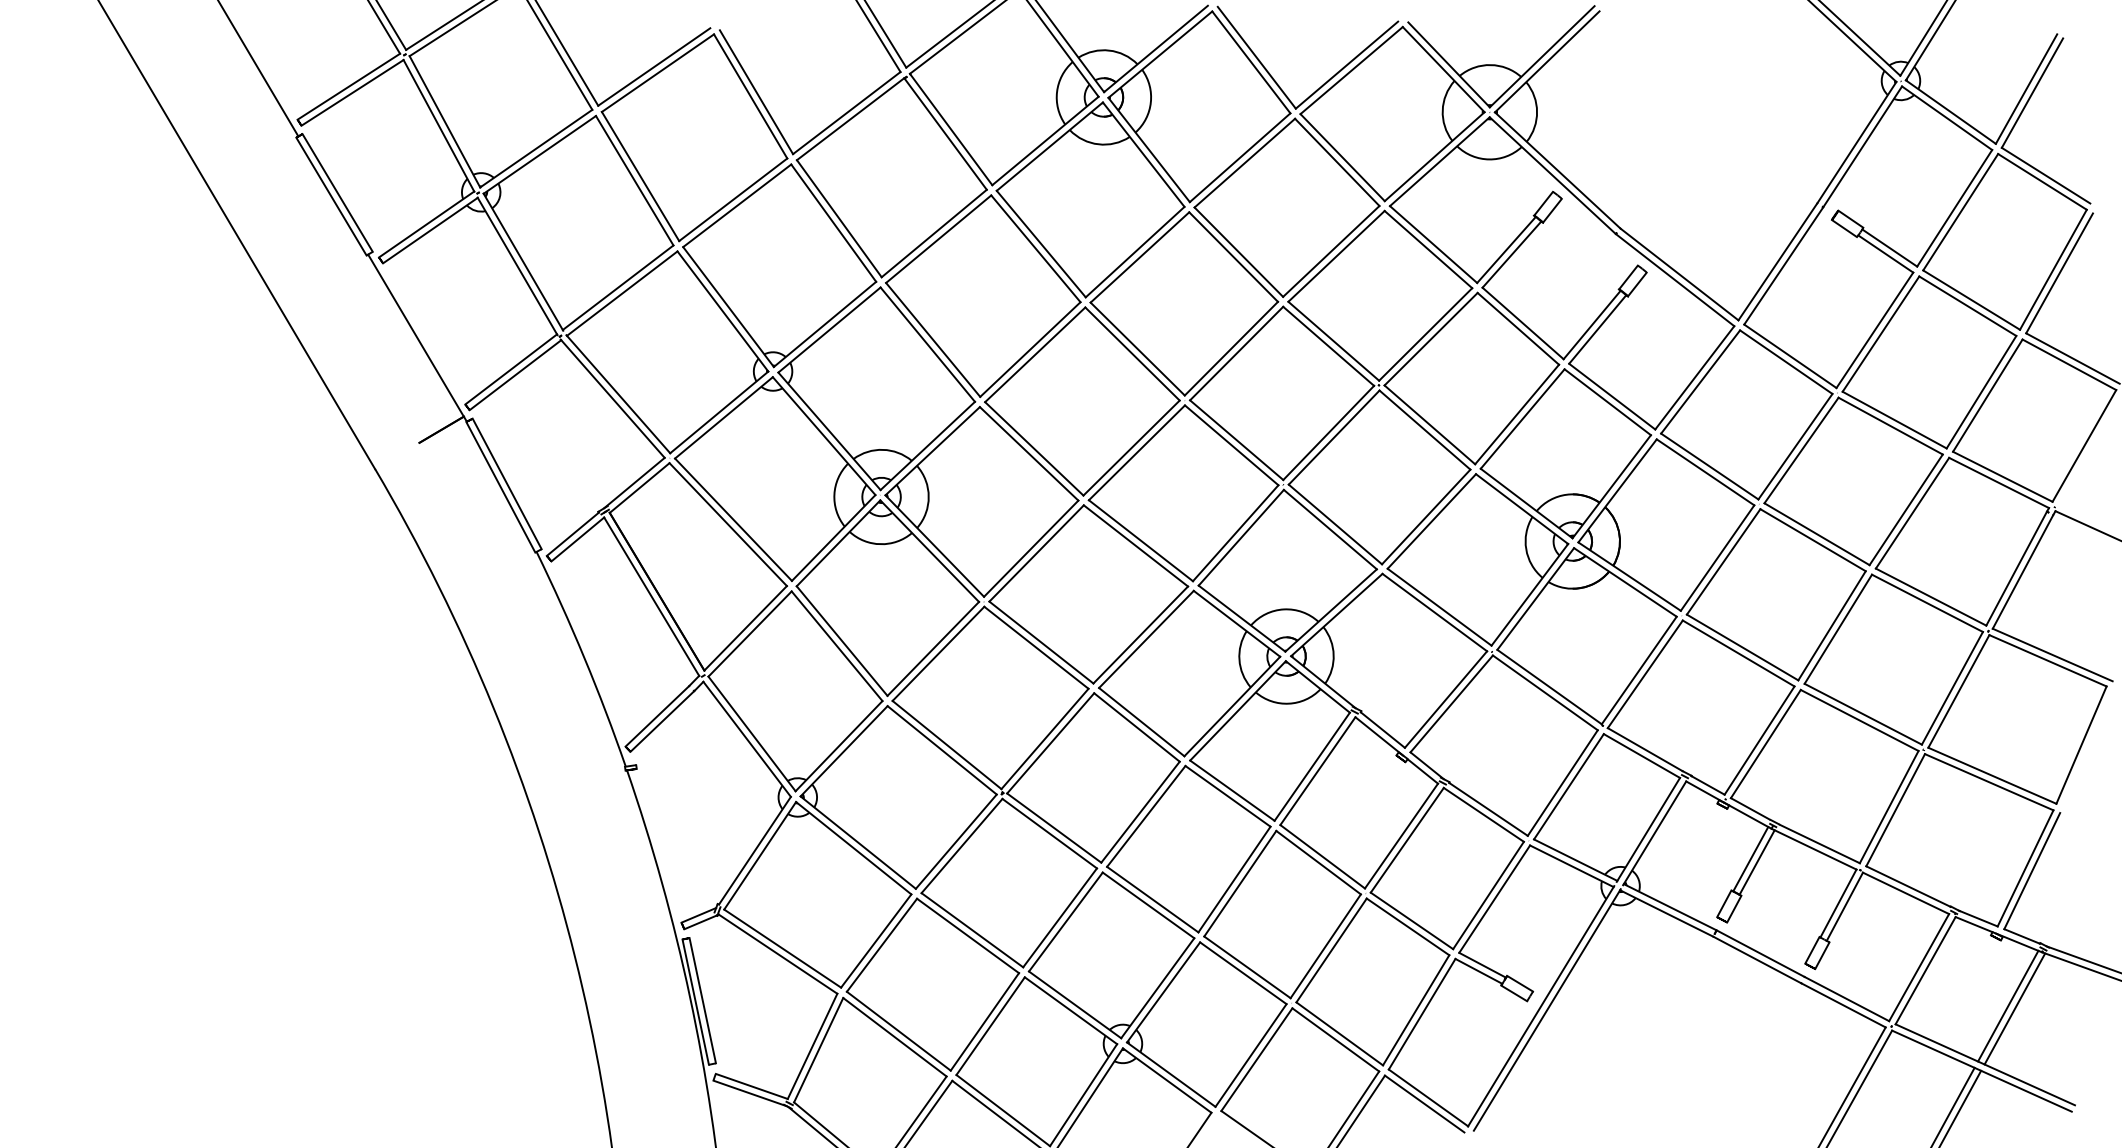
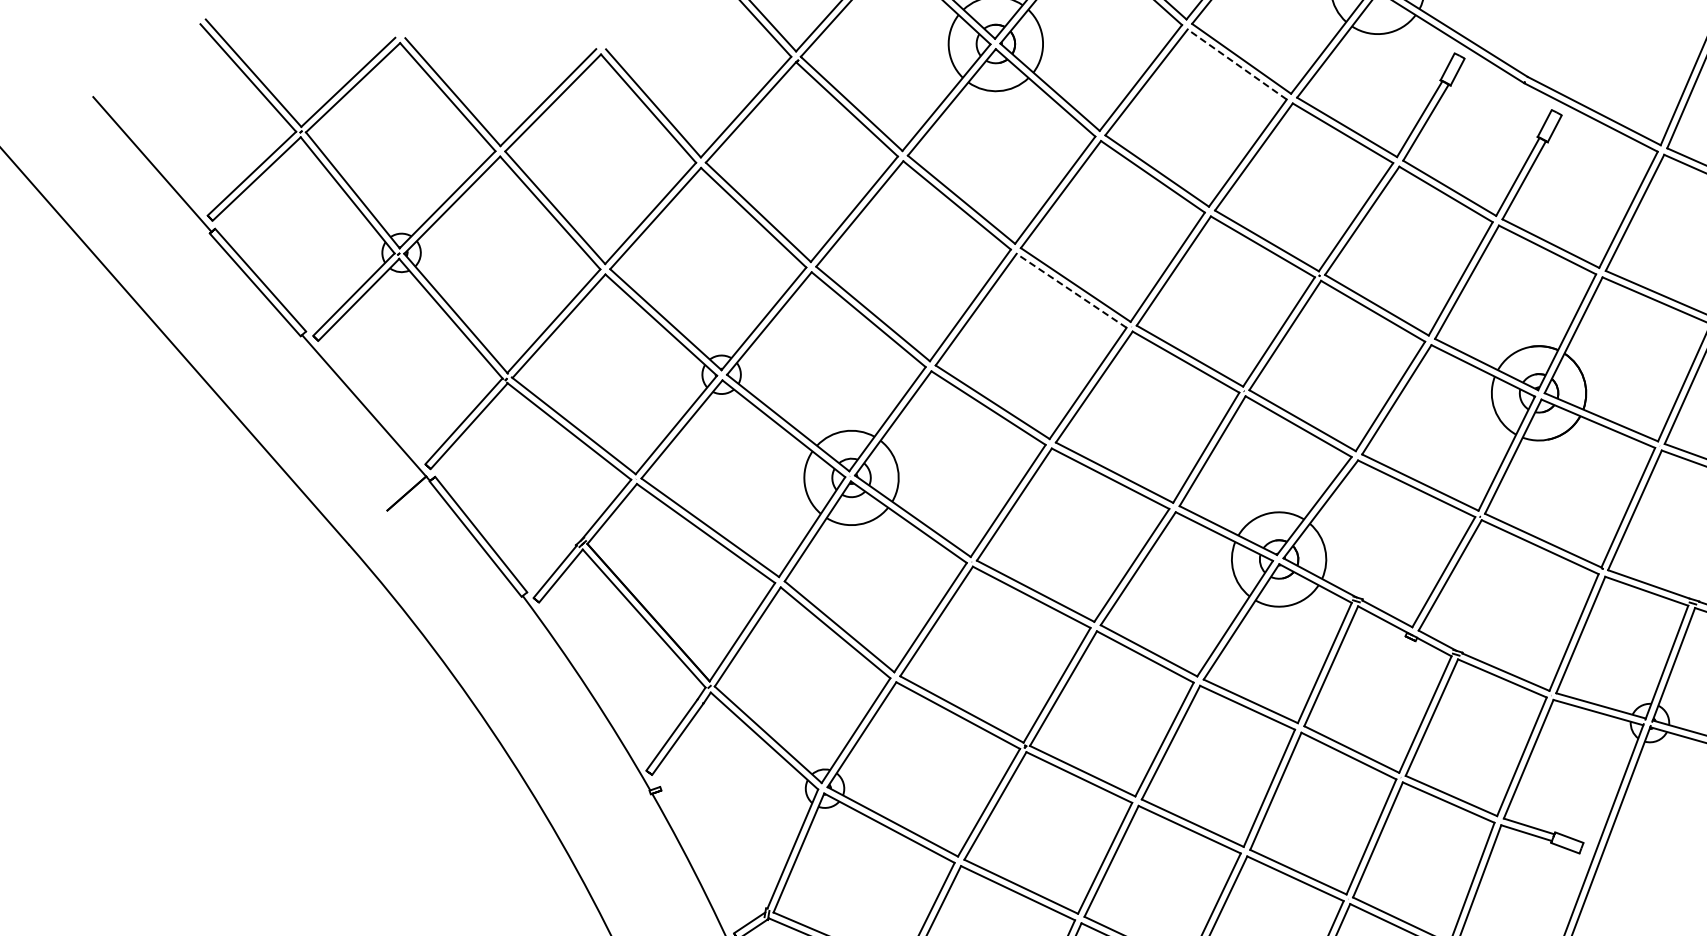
line: (1337, 162) -> (1237, 64), solid -> dashed
line: (1132, 353) -> (1071, 290), solid -> dashed

